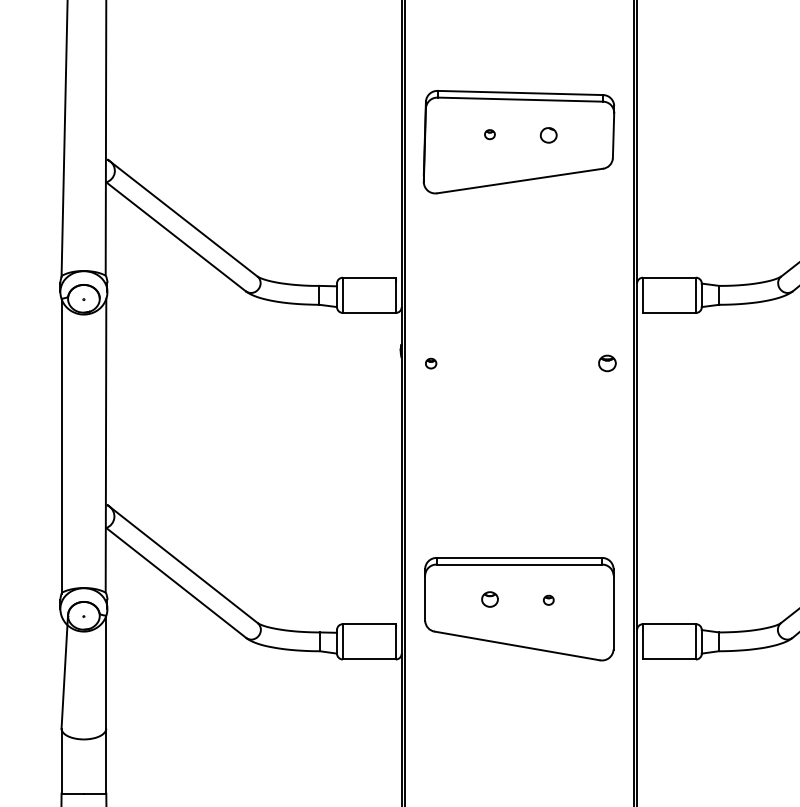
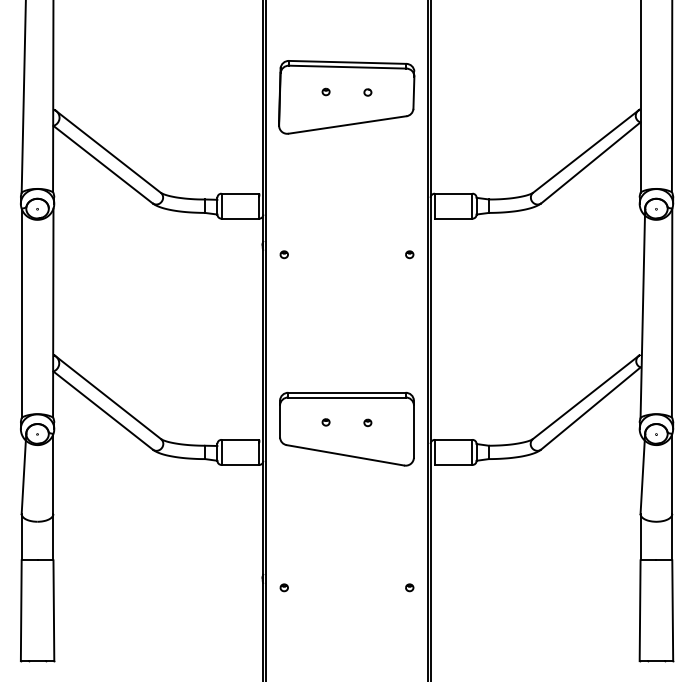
part: (548, 135) -> (367, 92), size x0.62
part: (607, 363) -> (409, 254), size x0.62
part: (489, 599) -> (325, 422), size x0.62

